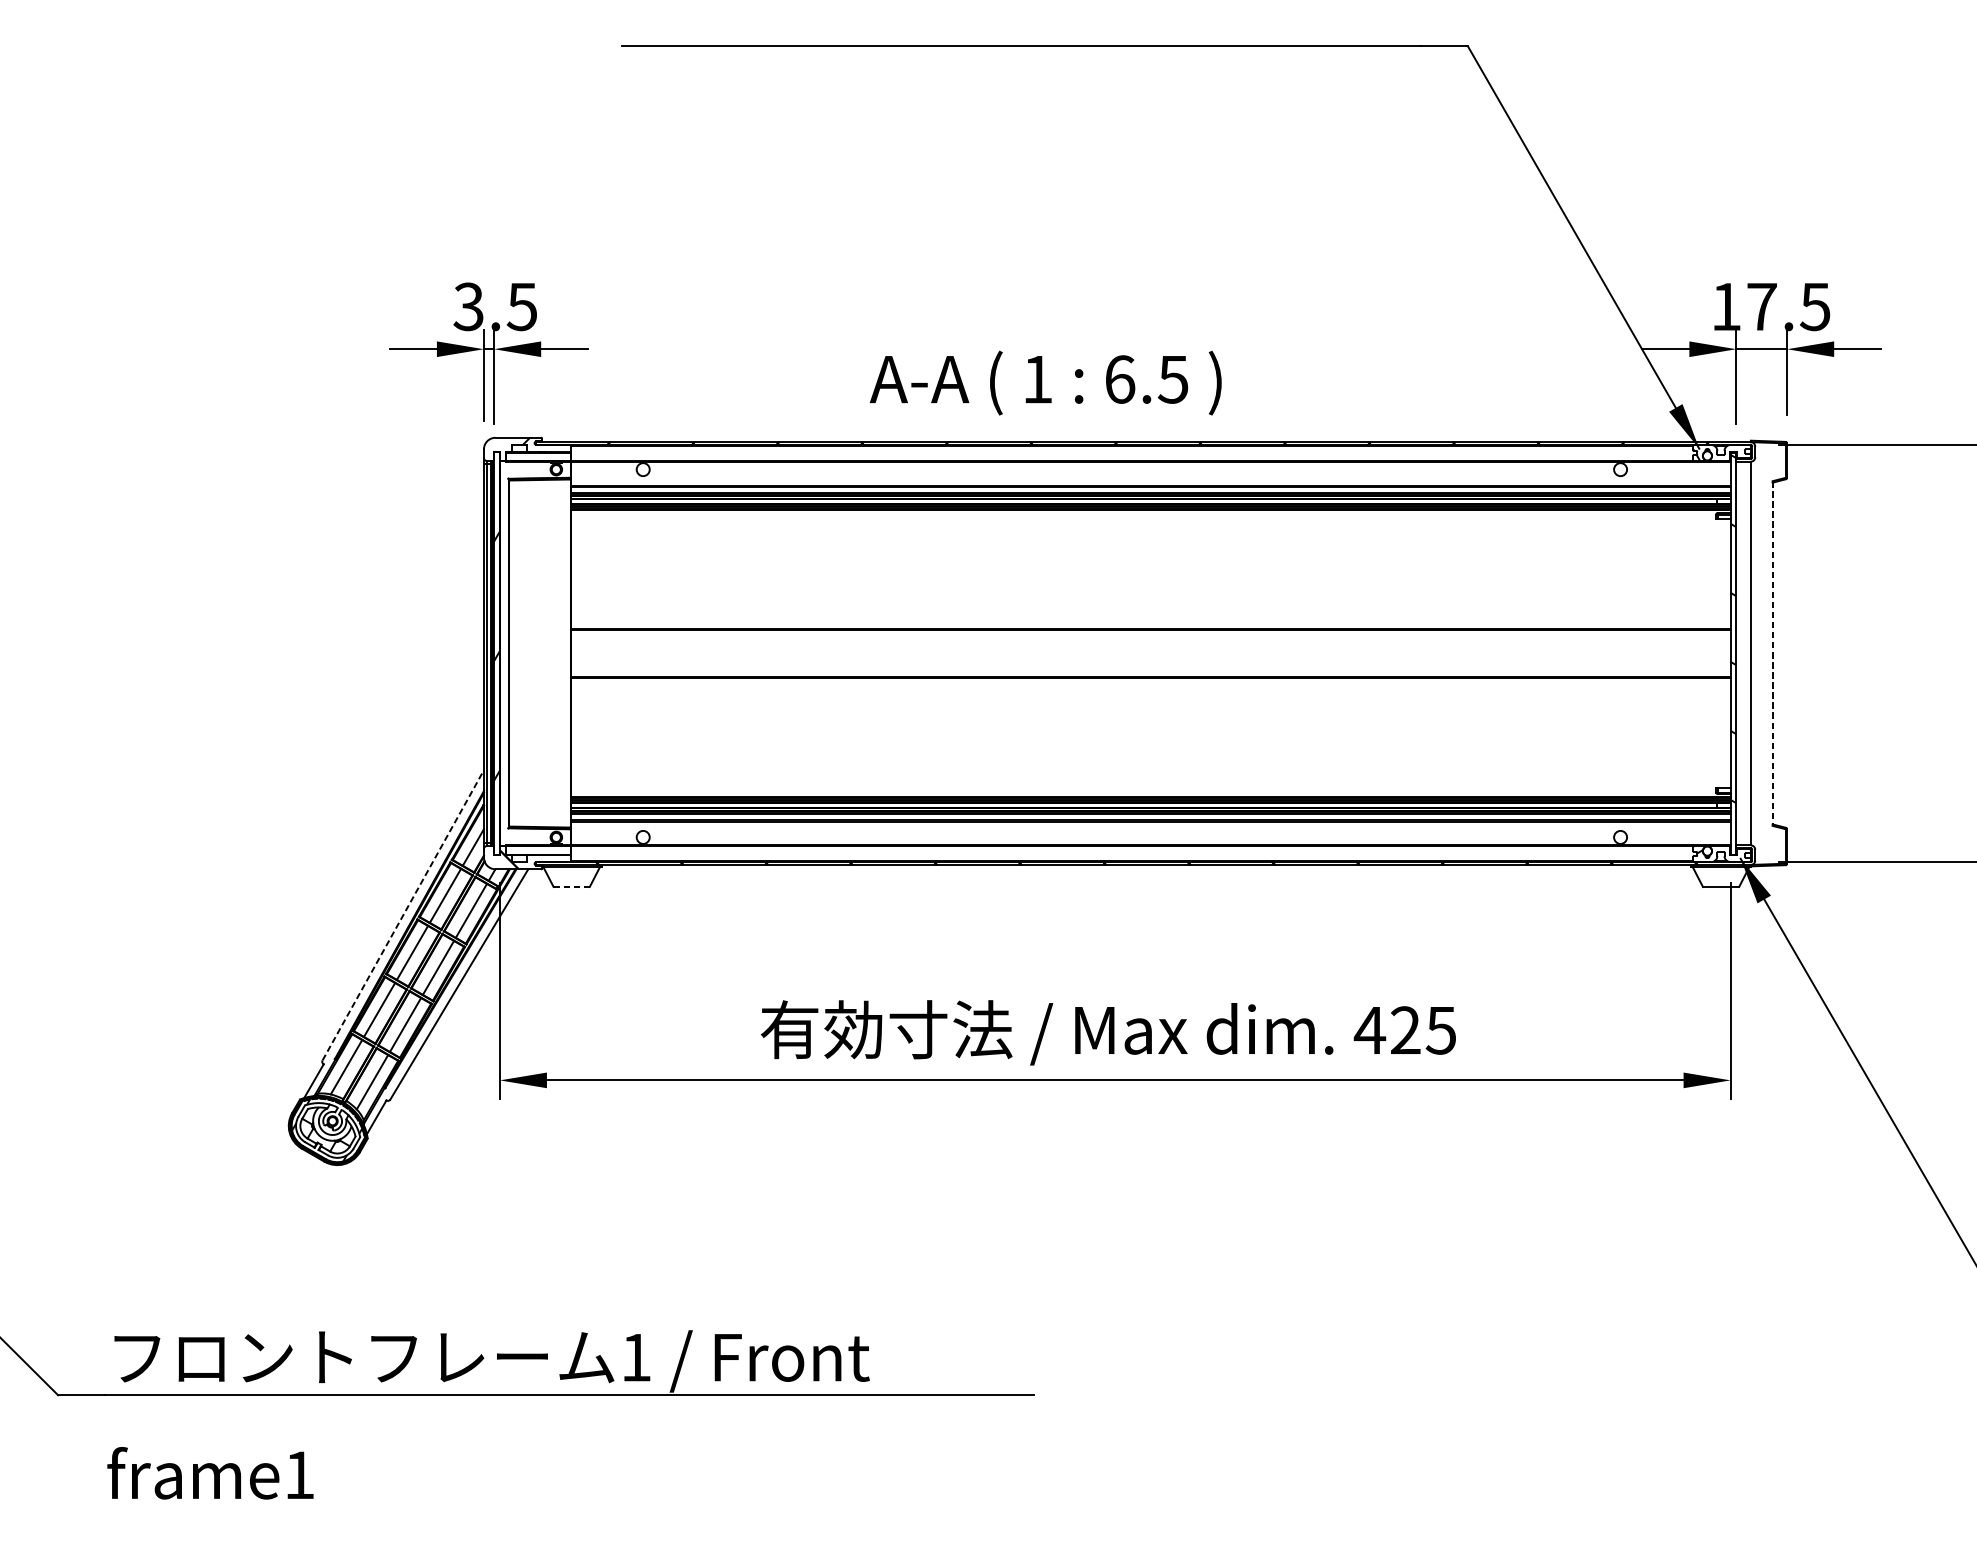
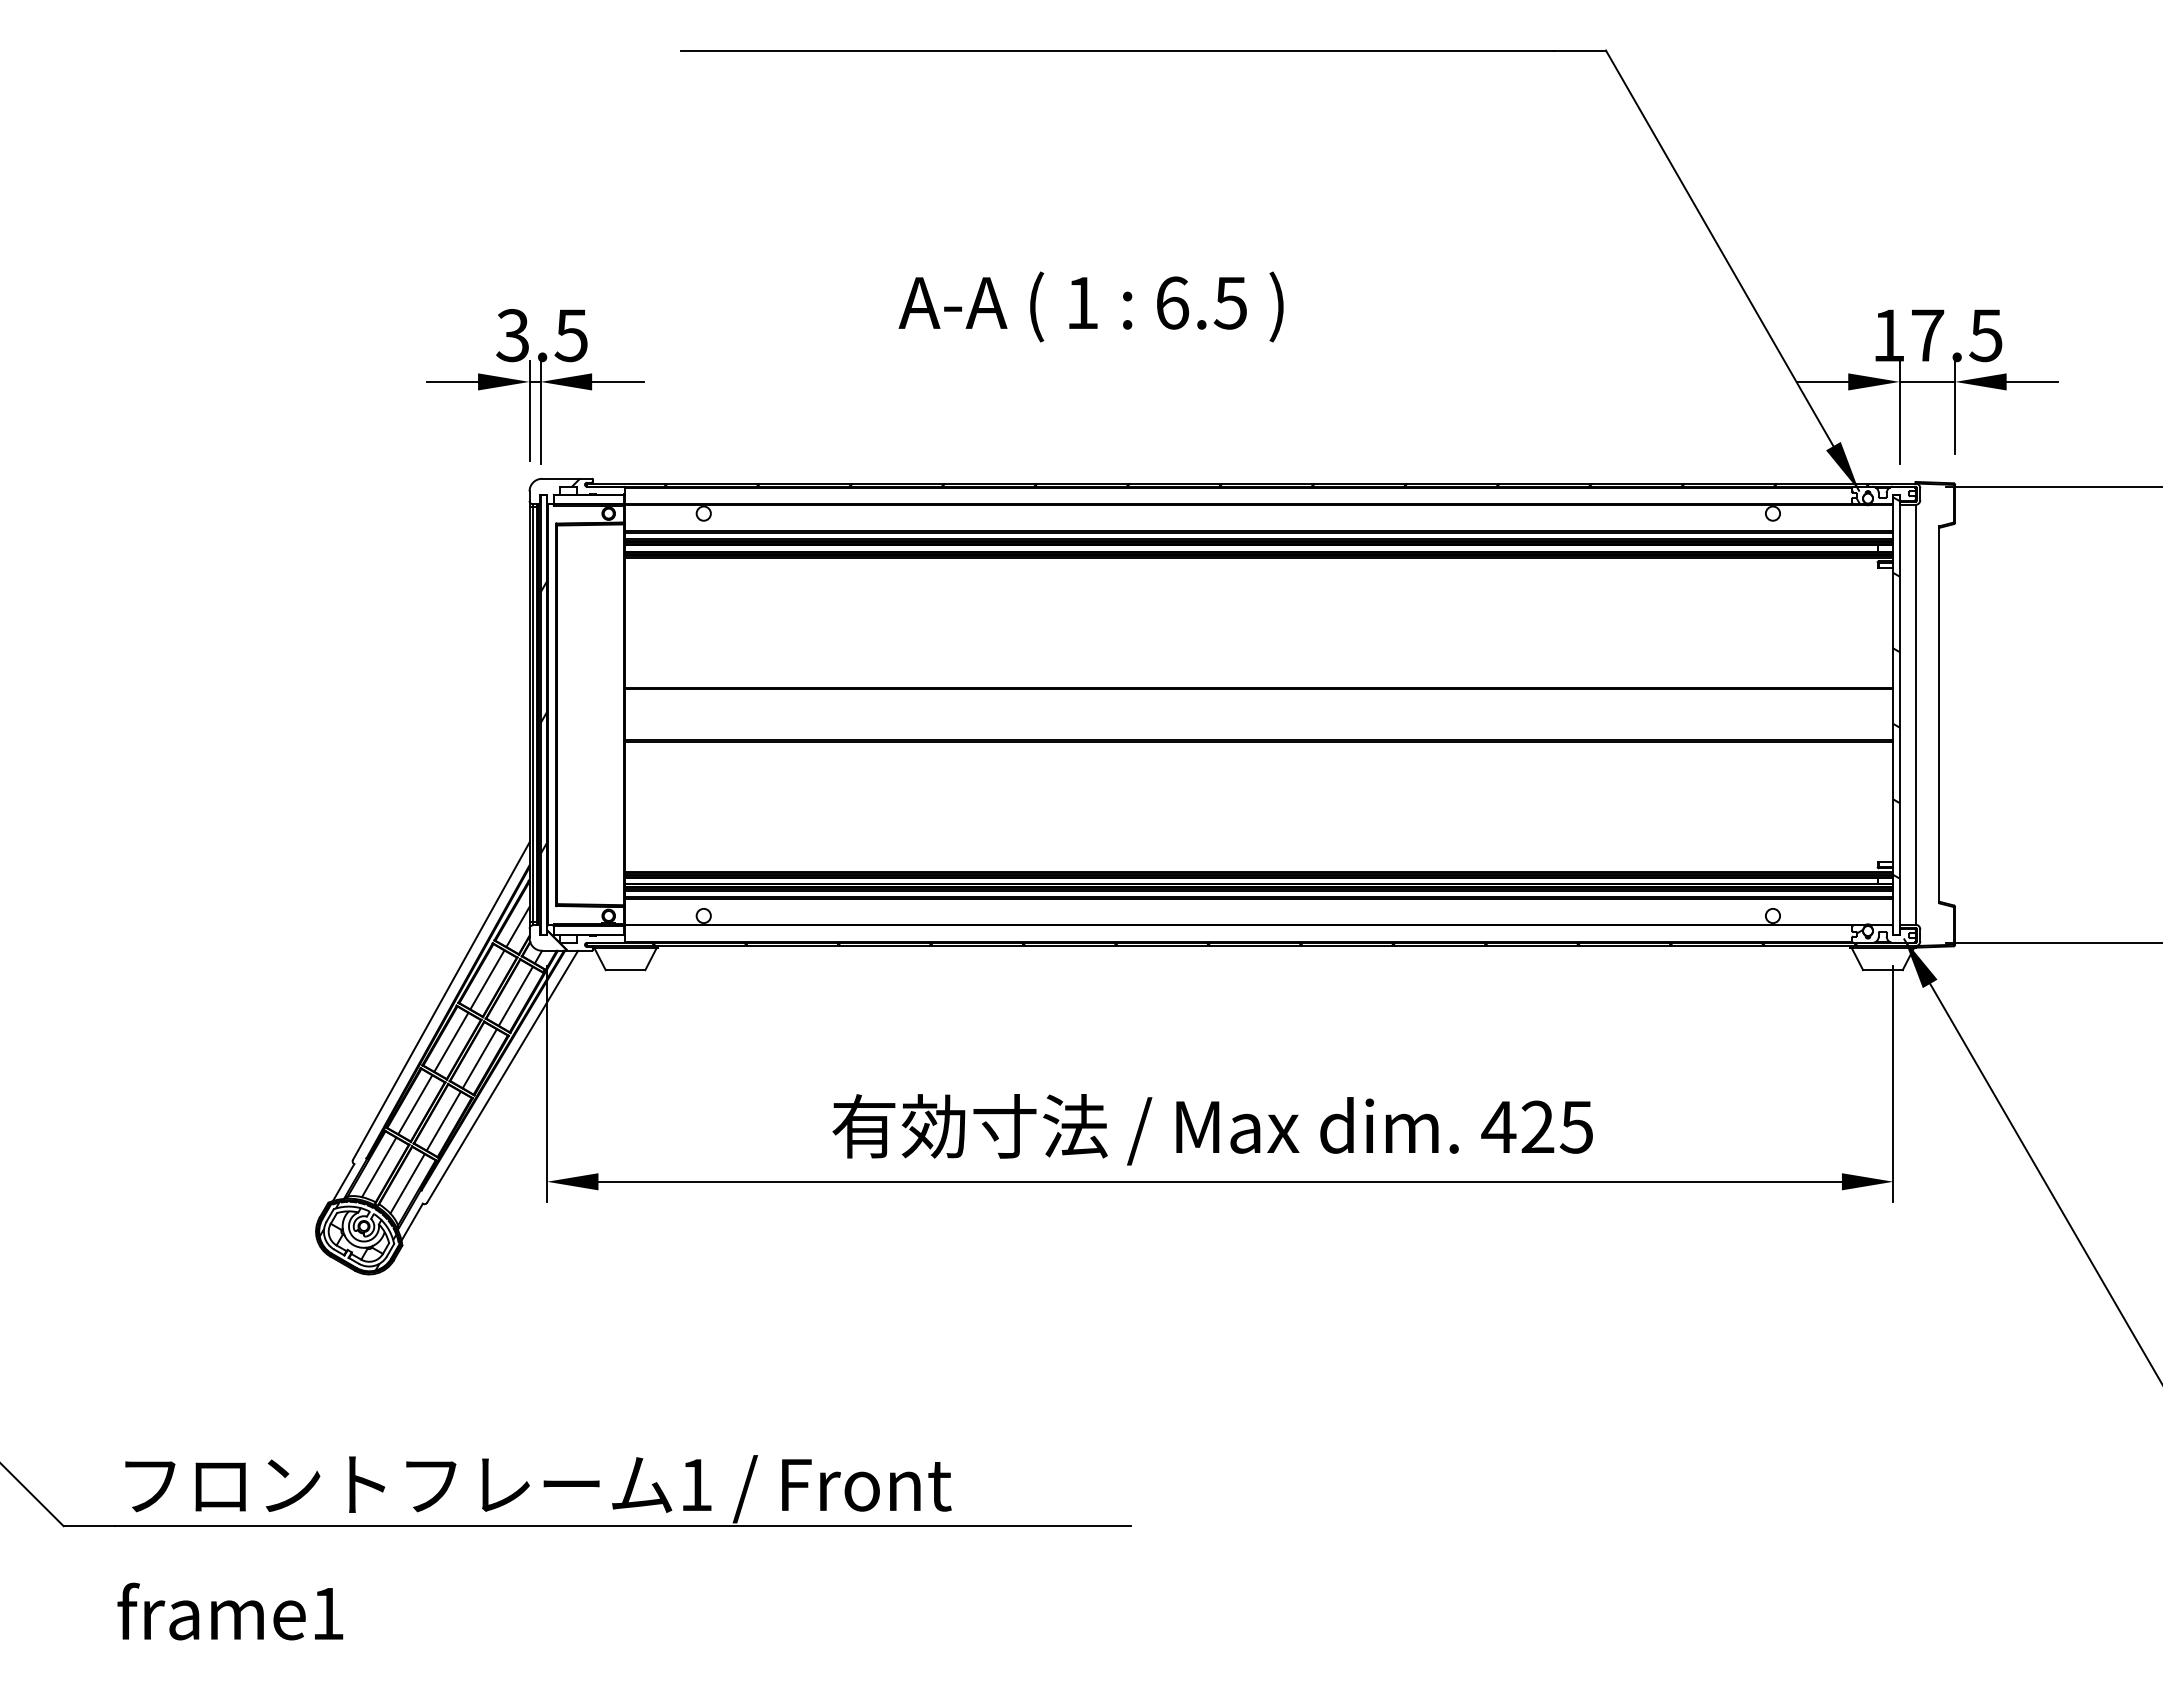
text: (1045, 382) -> (1090, 306), moved
line: (1772, 653) -> (1939, 714), dashed -> solid
line: (571, 887) -> (625, 970), dashed -> solid
line: (403, 915) -> (441, 1001), dashed -> solid

